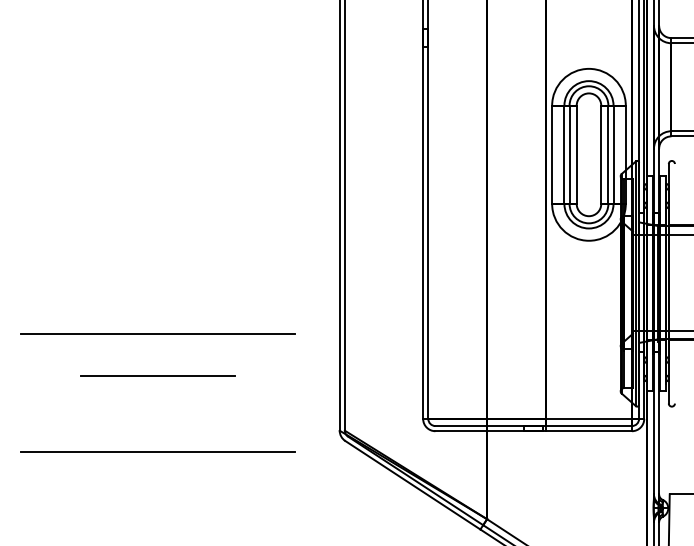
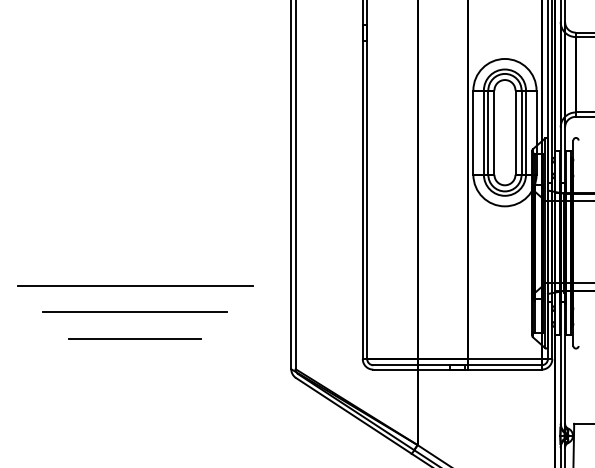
line: (158, 364) -> (135, 312), added
line: (156, 375) -> (134, 338), moved
line: (158, 452) -> (135, 387), removed

